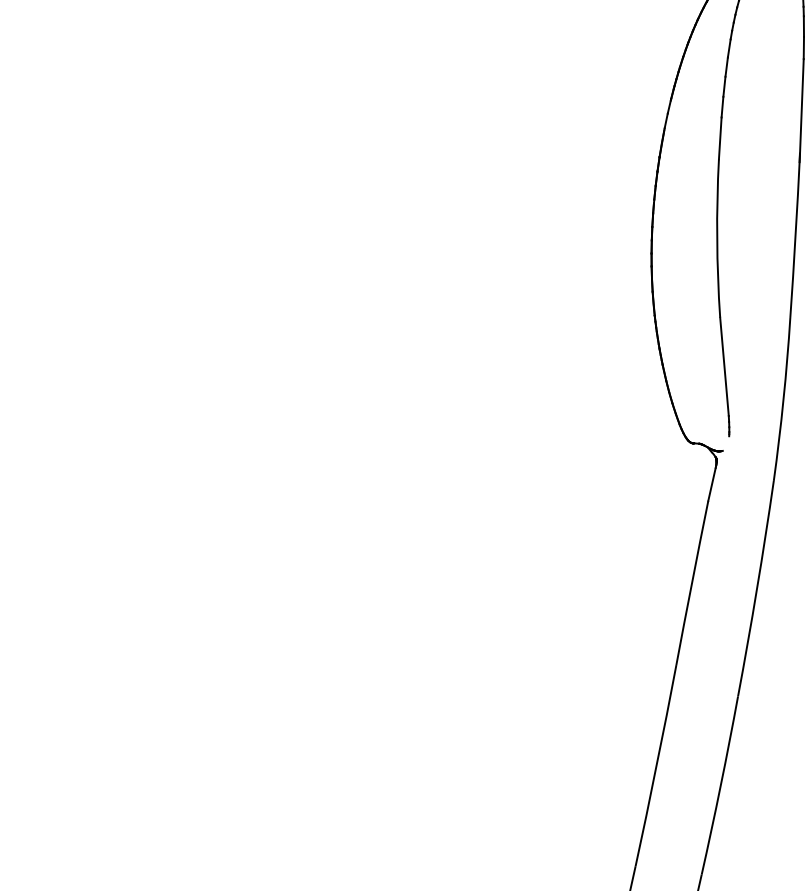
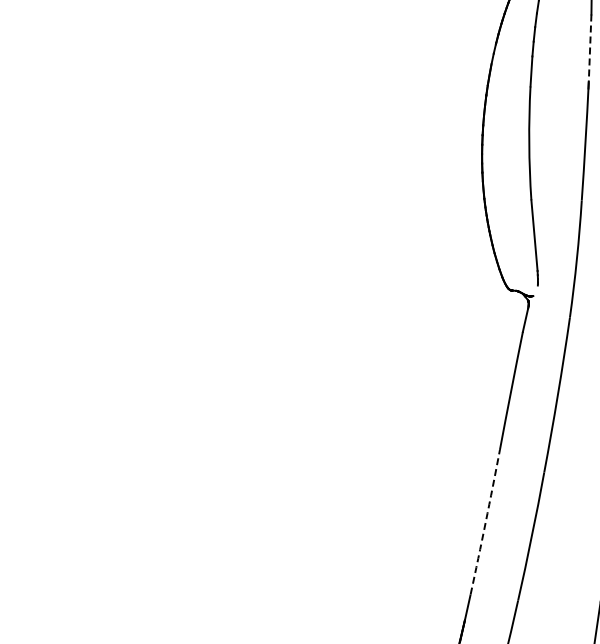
line: (802, 107) -> (590, 49), solid -> dashed
arc: (656, 766) -> (485, 522), solid -> dashed

